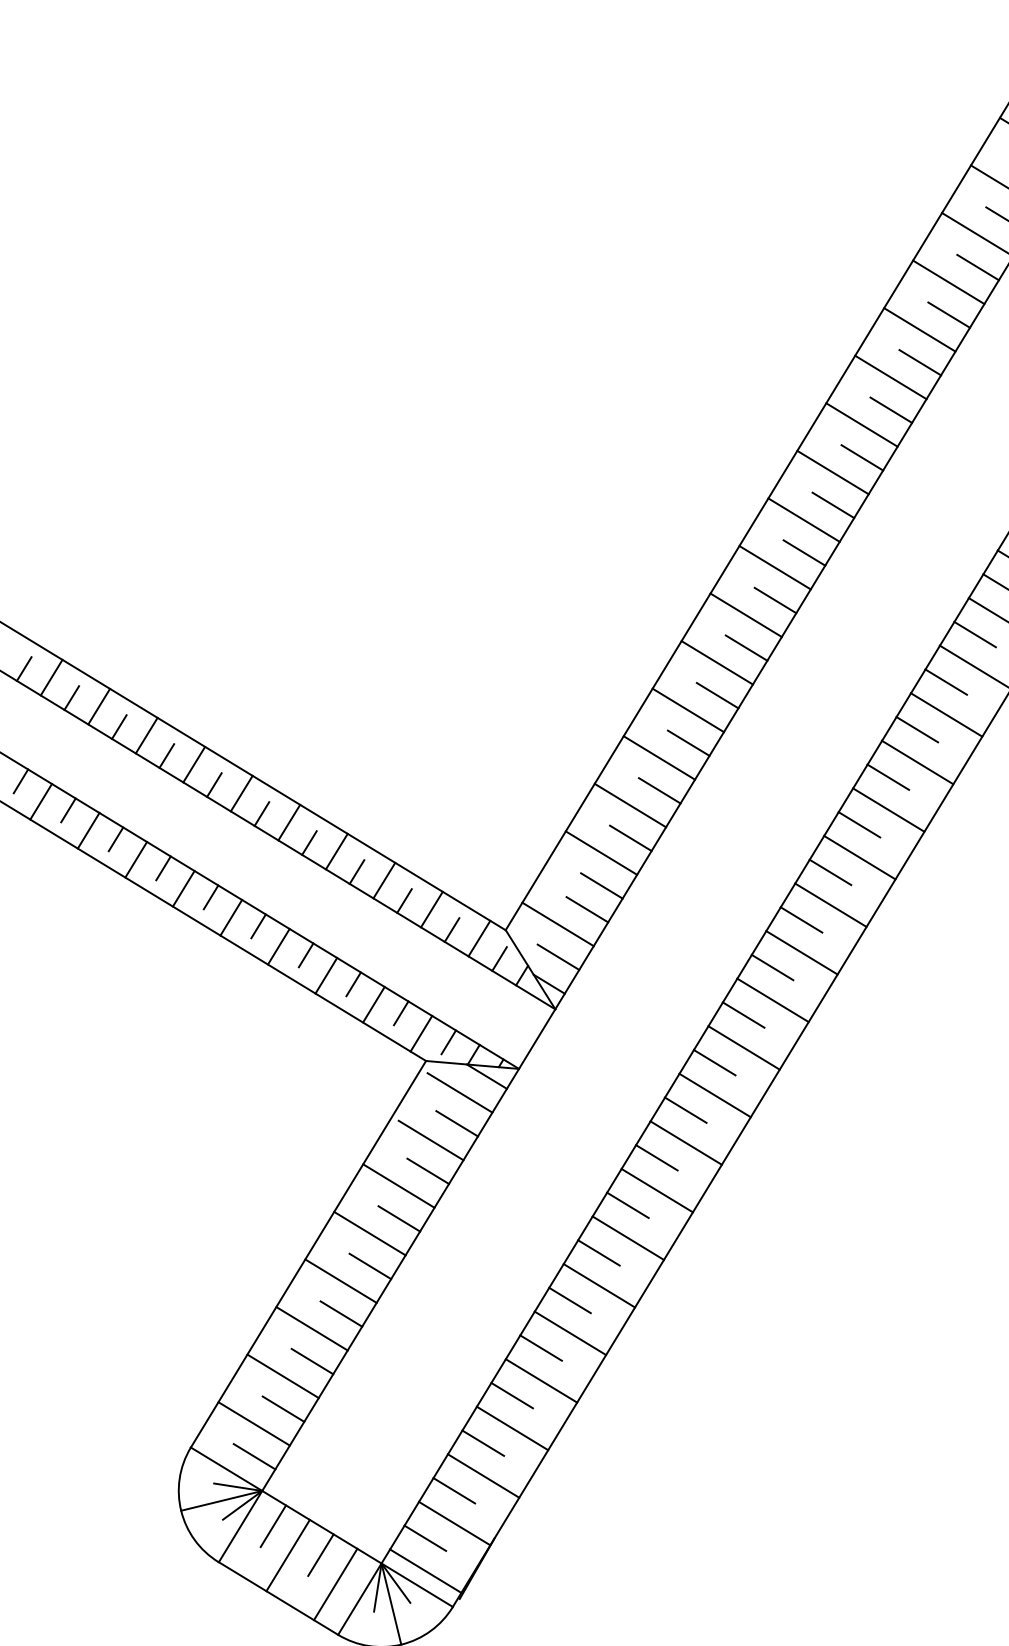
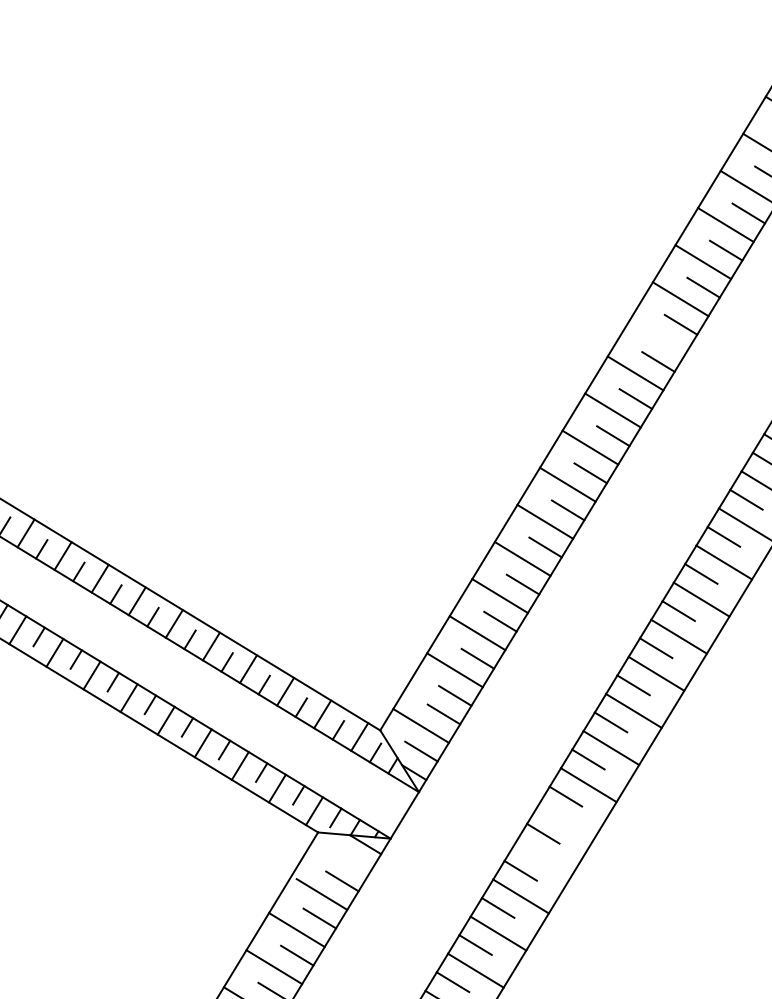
line: (861, 424) -> (657, 335), removed
line: (743, 1047) -> (565, 821), removed
line: (459, 1092) -> (344, 857), removed
line: (714, 1095) -> (543, 859), removed

